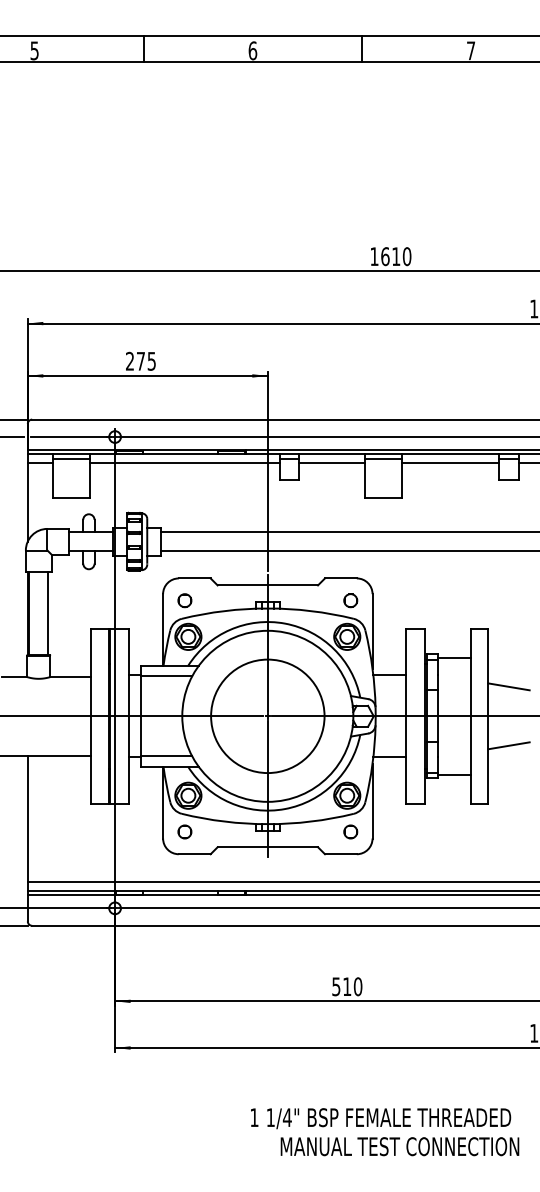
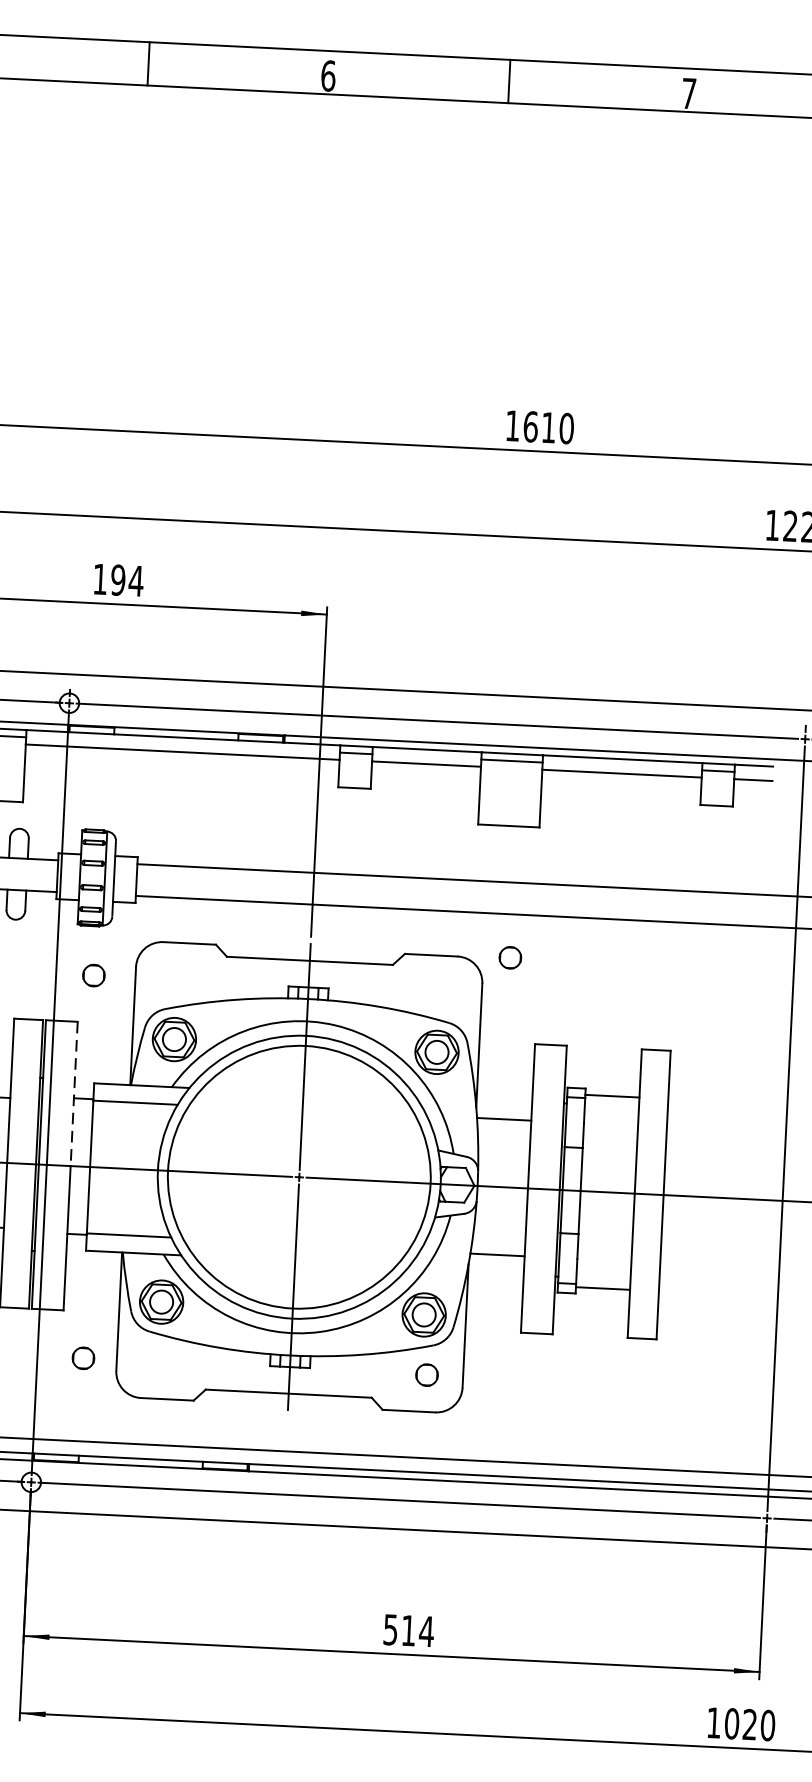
text: (141, 360) -> (119, 578), 275 -> 194
circle: (184, 600) -> (93, 975), moved
circle: (350, 600) -> (510, 957), moved
line: (129, 672) -> (74, 1093), solid -> dashed
line: (508, 686) -> (699, 1147), removed
circle: (267, 716) -> (298, 1177), size x1.4
line: (508, 745) -> (694, 1244), removed
circle: (184, 831) -> (82, 1357), moved
text: (357, 986) -> (425, 1631), 510 -> 514

